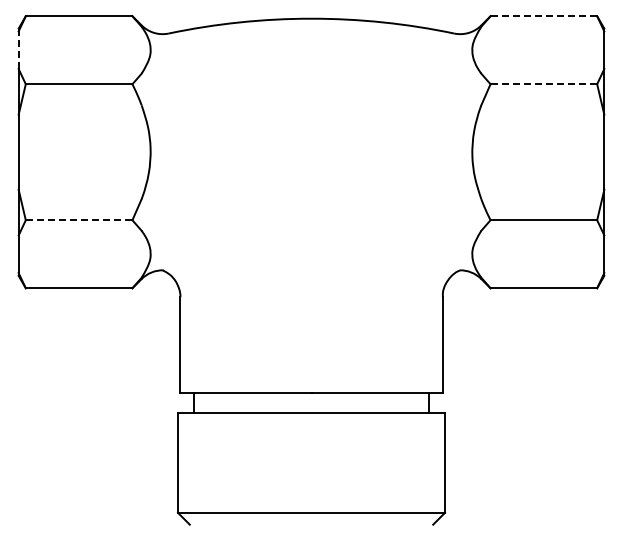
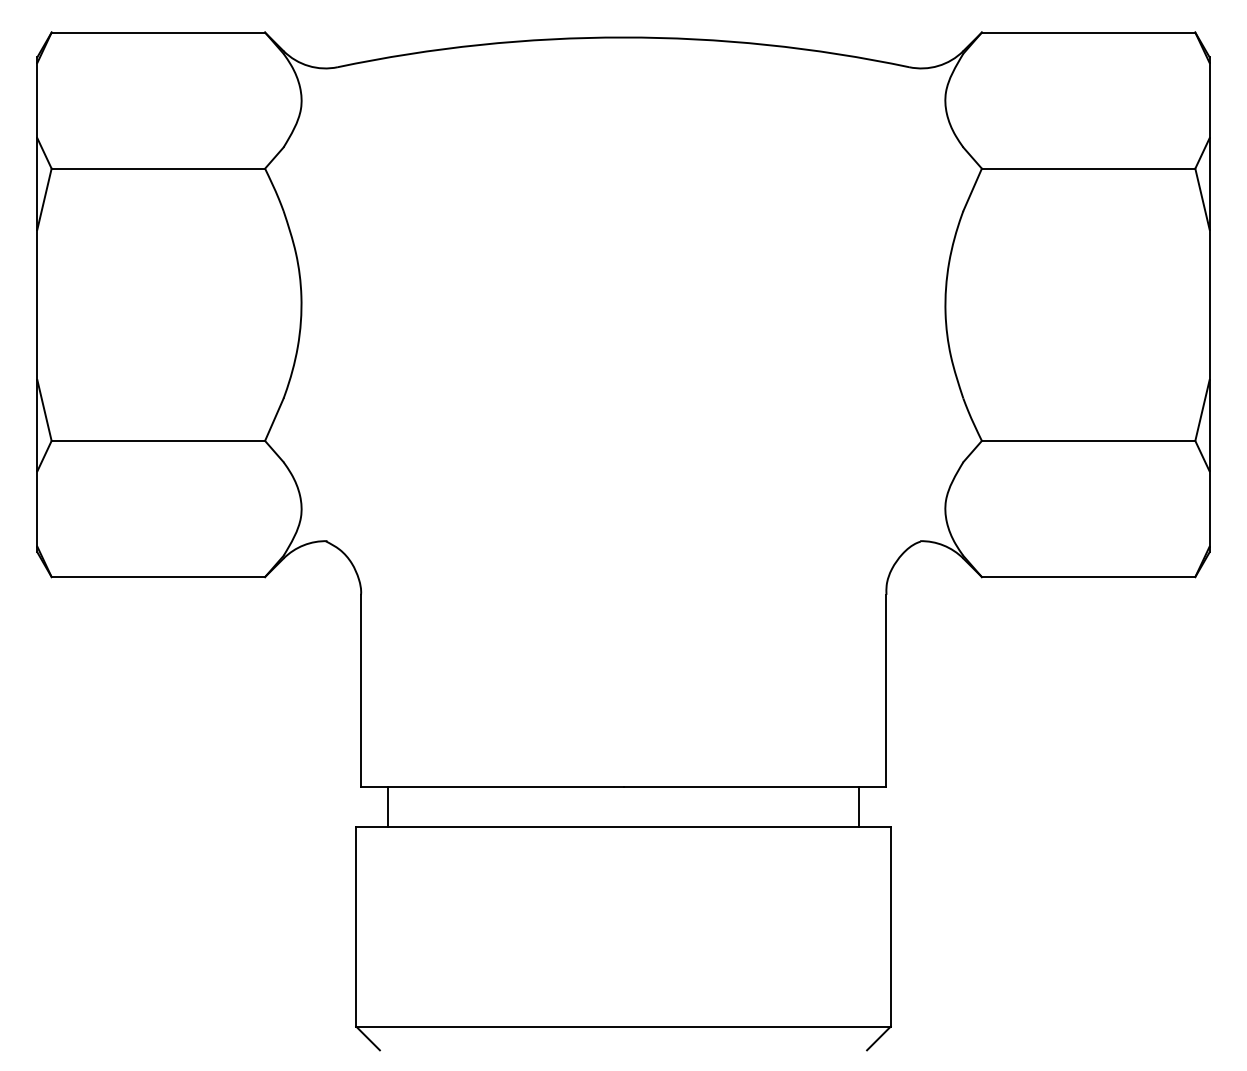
line: (544, 16) -> (1089, 33), dashed -> solid
line: (18, 50) -> (37, 101), dashed -> solid
line: (544, 84) -> (1089, 169), dashed -> solid
line: (78, 220) -> (157, 441), dashed -> solid

